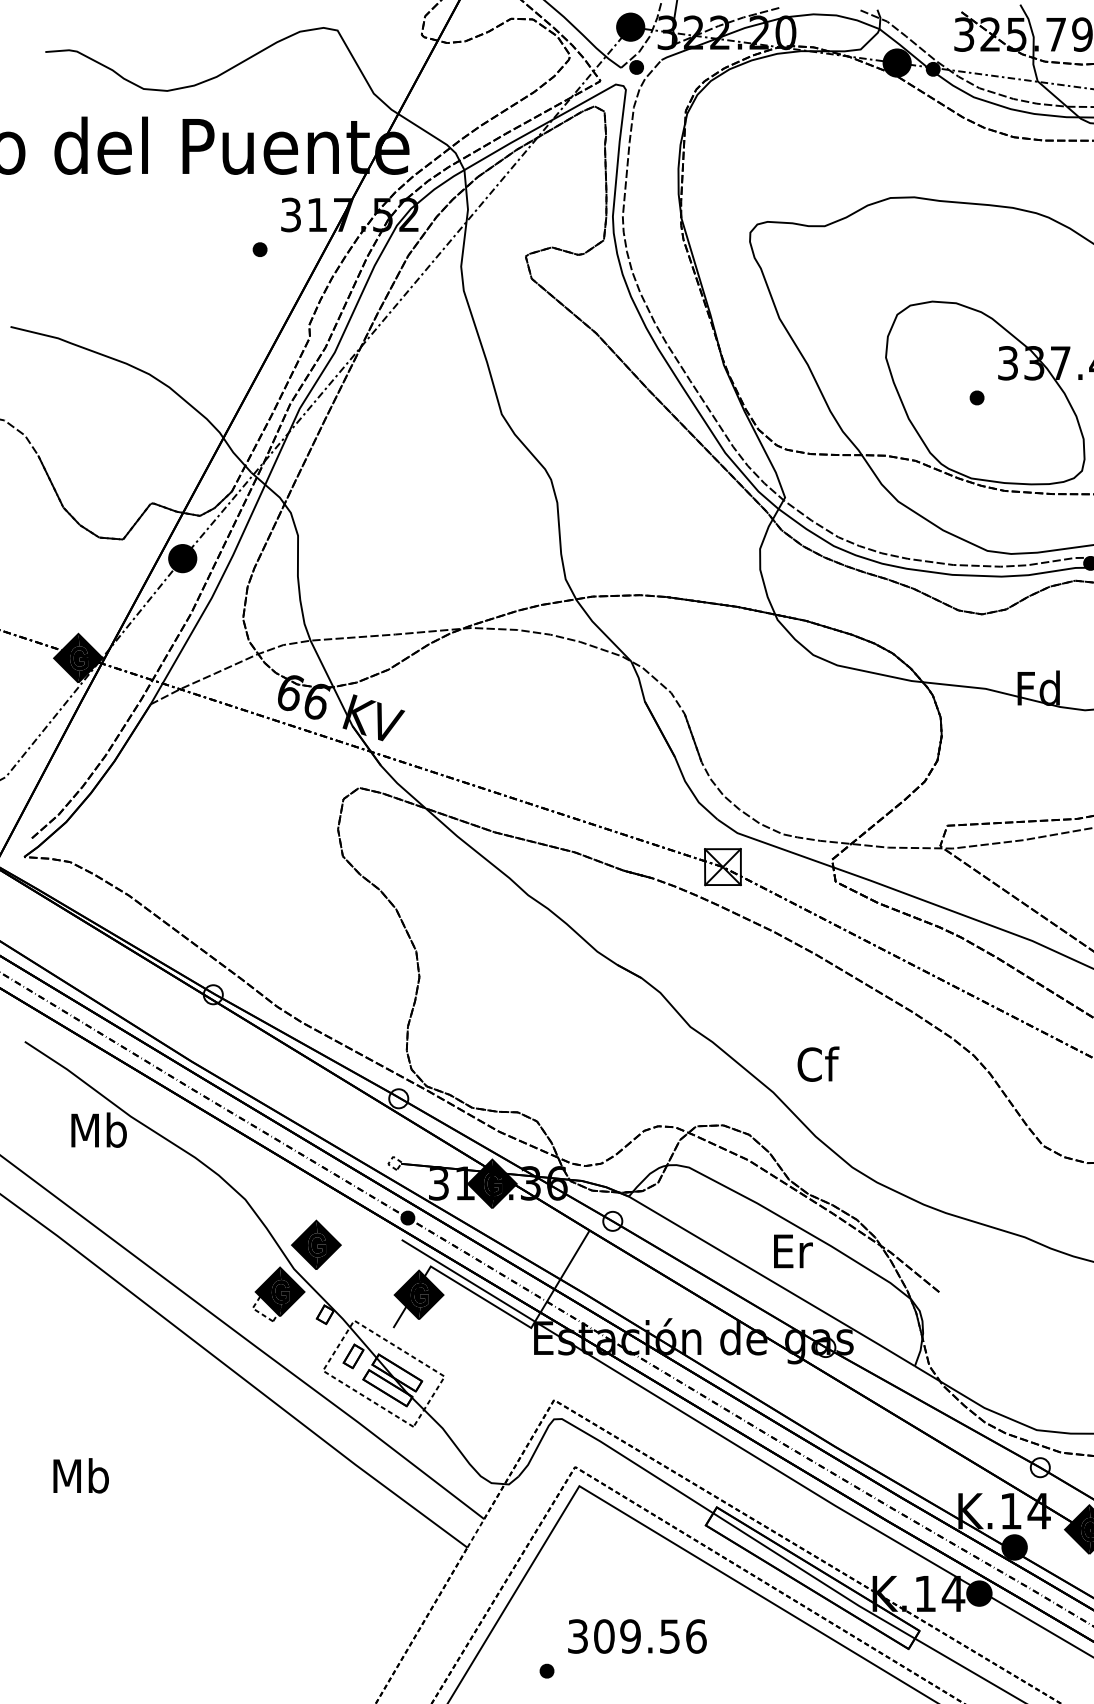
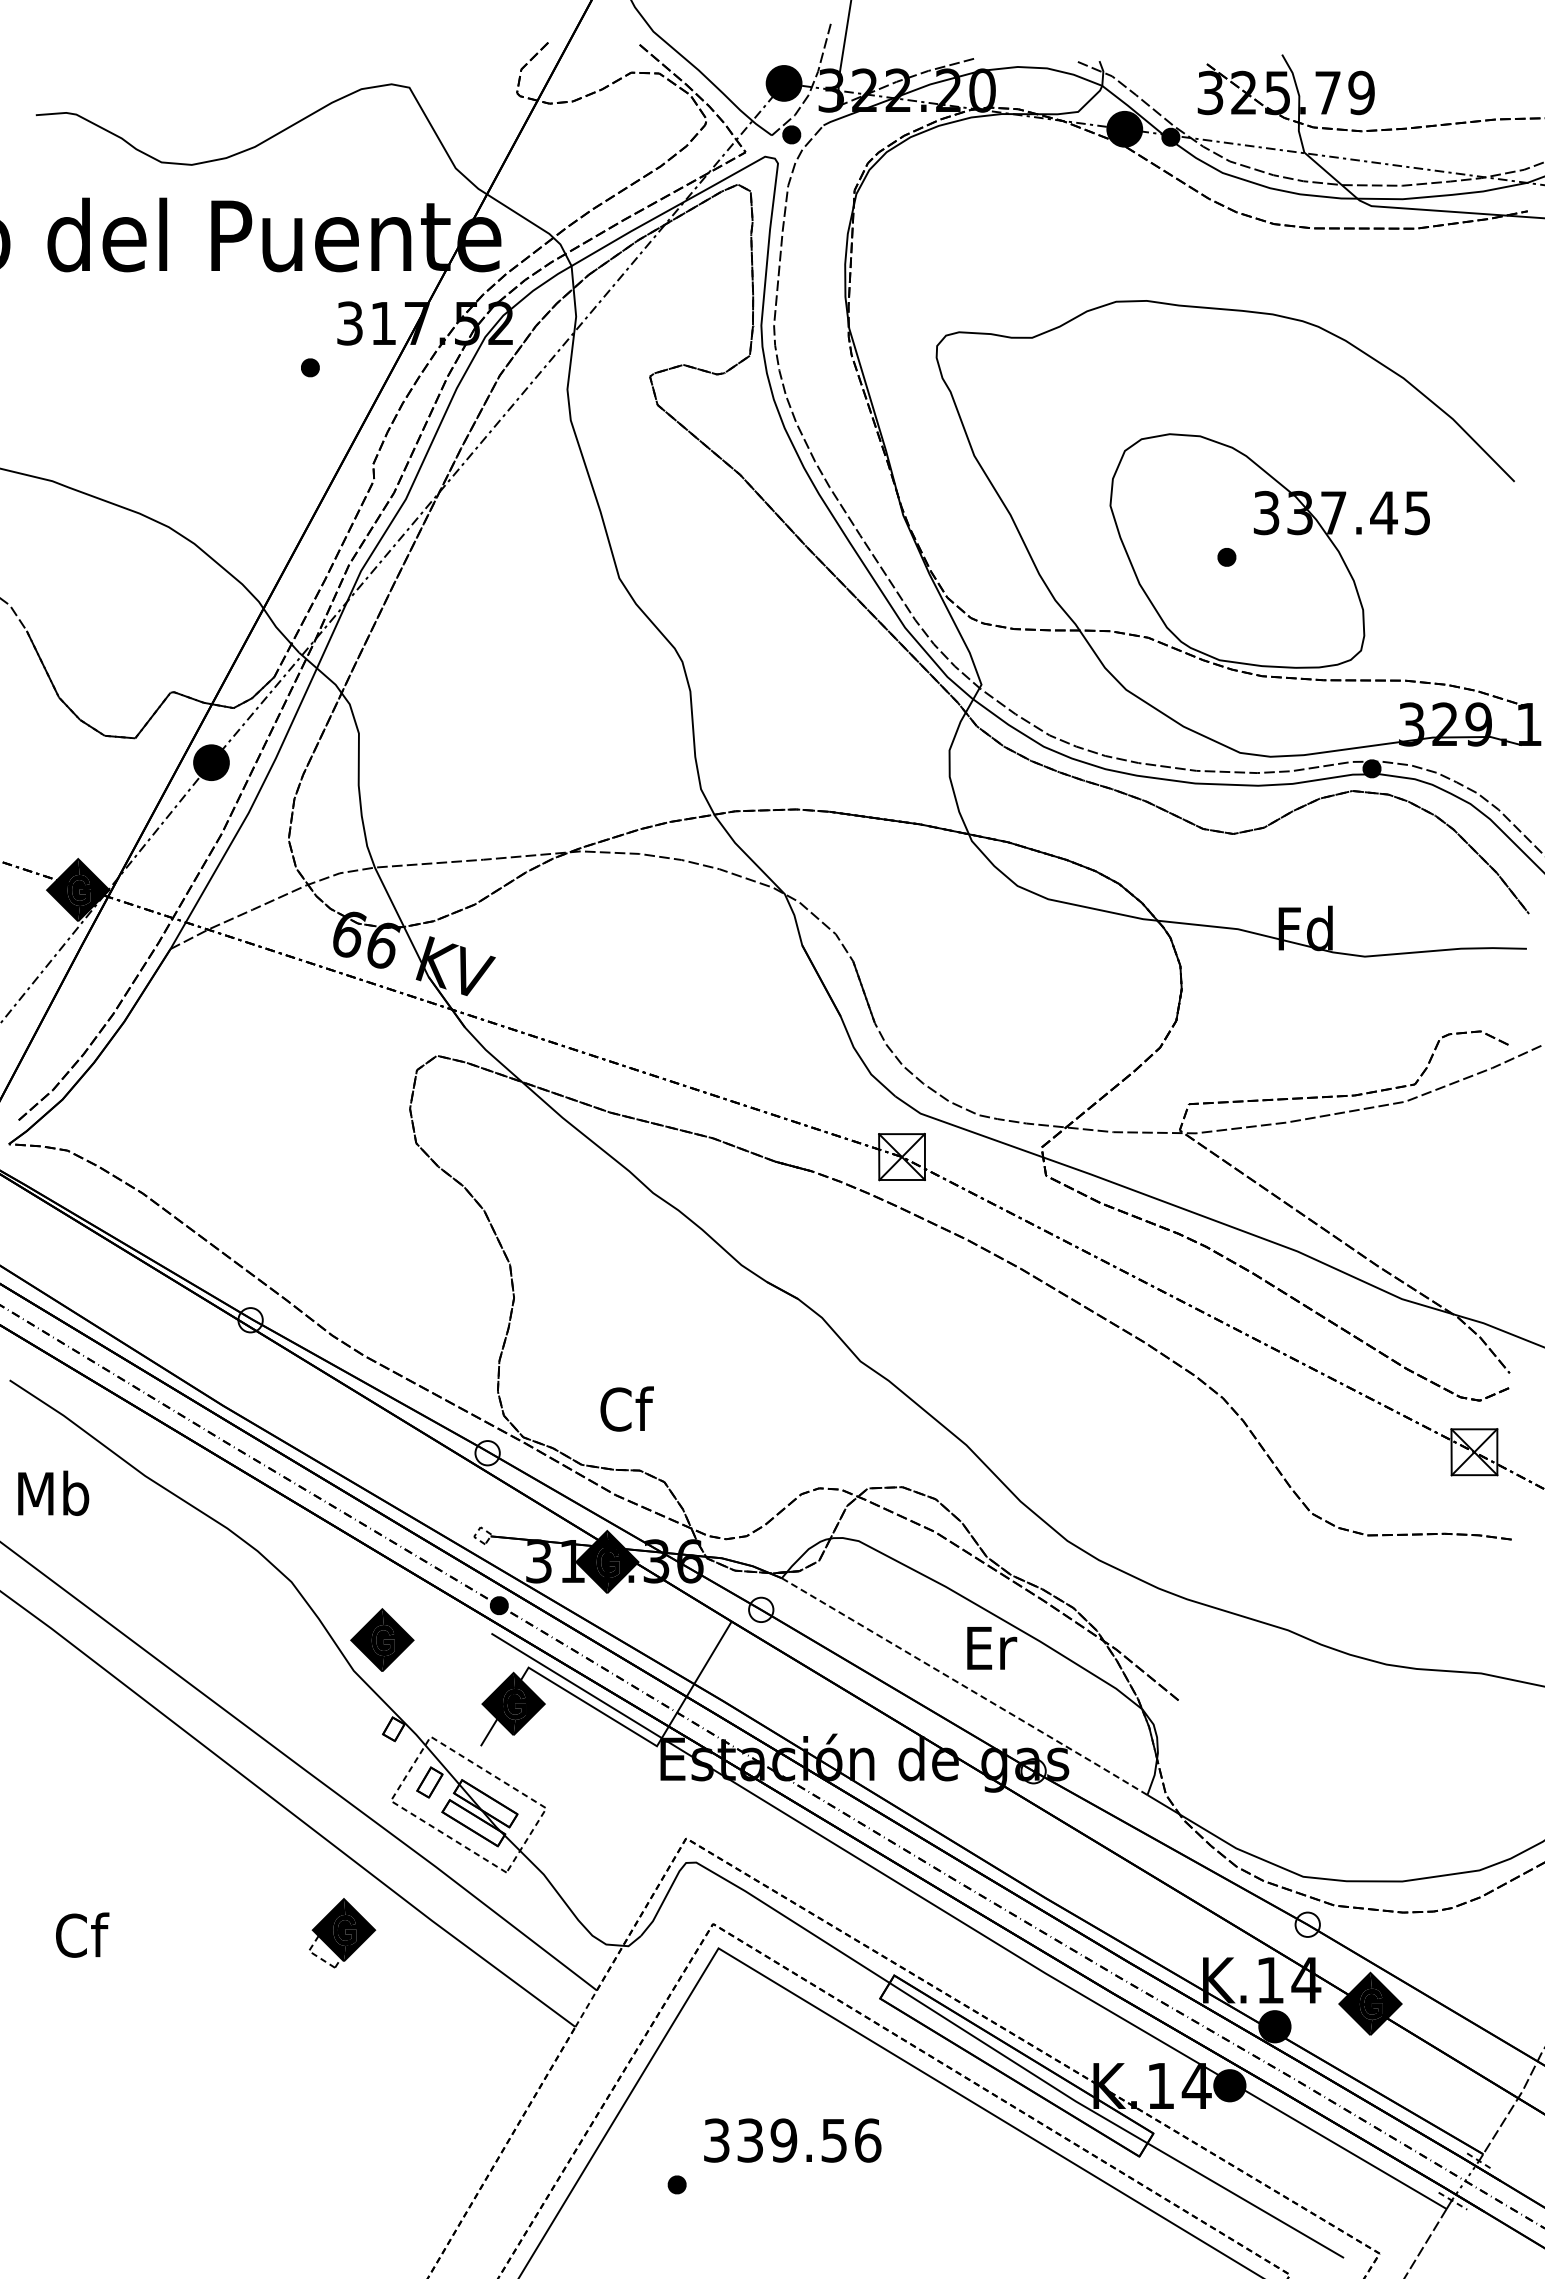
text: (817, 1063) -> (626, 1408), moved
text: (99, 1129) -> (53, 1492), moved
line: (771, 1281) -> (964, 1686), solid -> dashed
part: (278, 1294) -> (342, 1933), moved
text: (81, 1475) -> (81, 1934), Mb -> Cf
text: (604, 1636) -> (750, 2140), 309.56 -> 339.56

